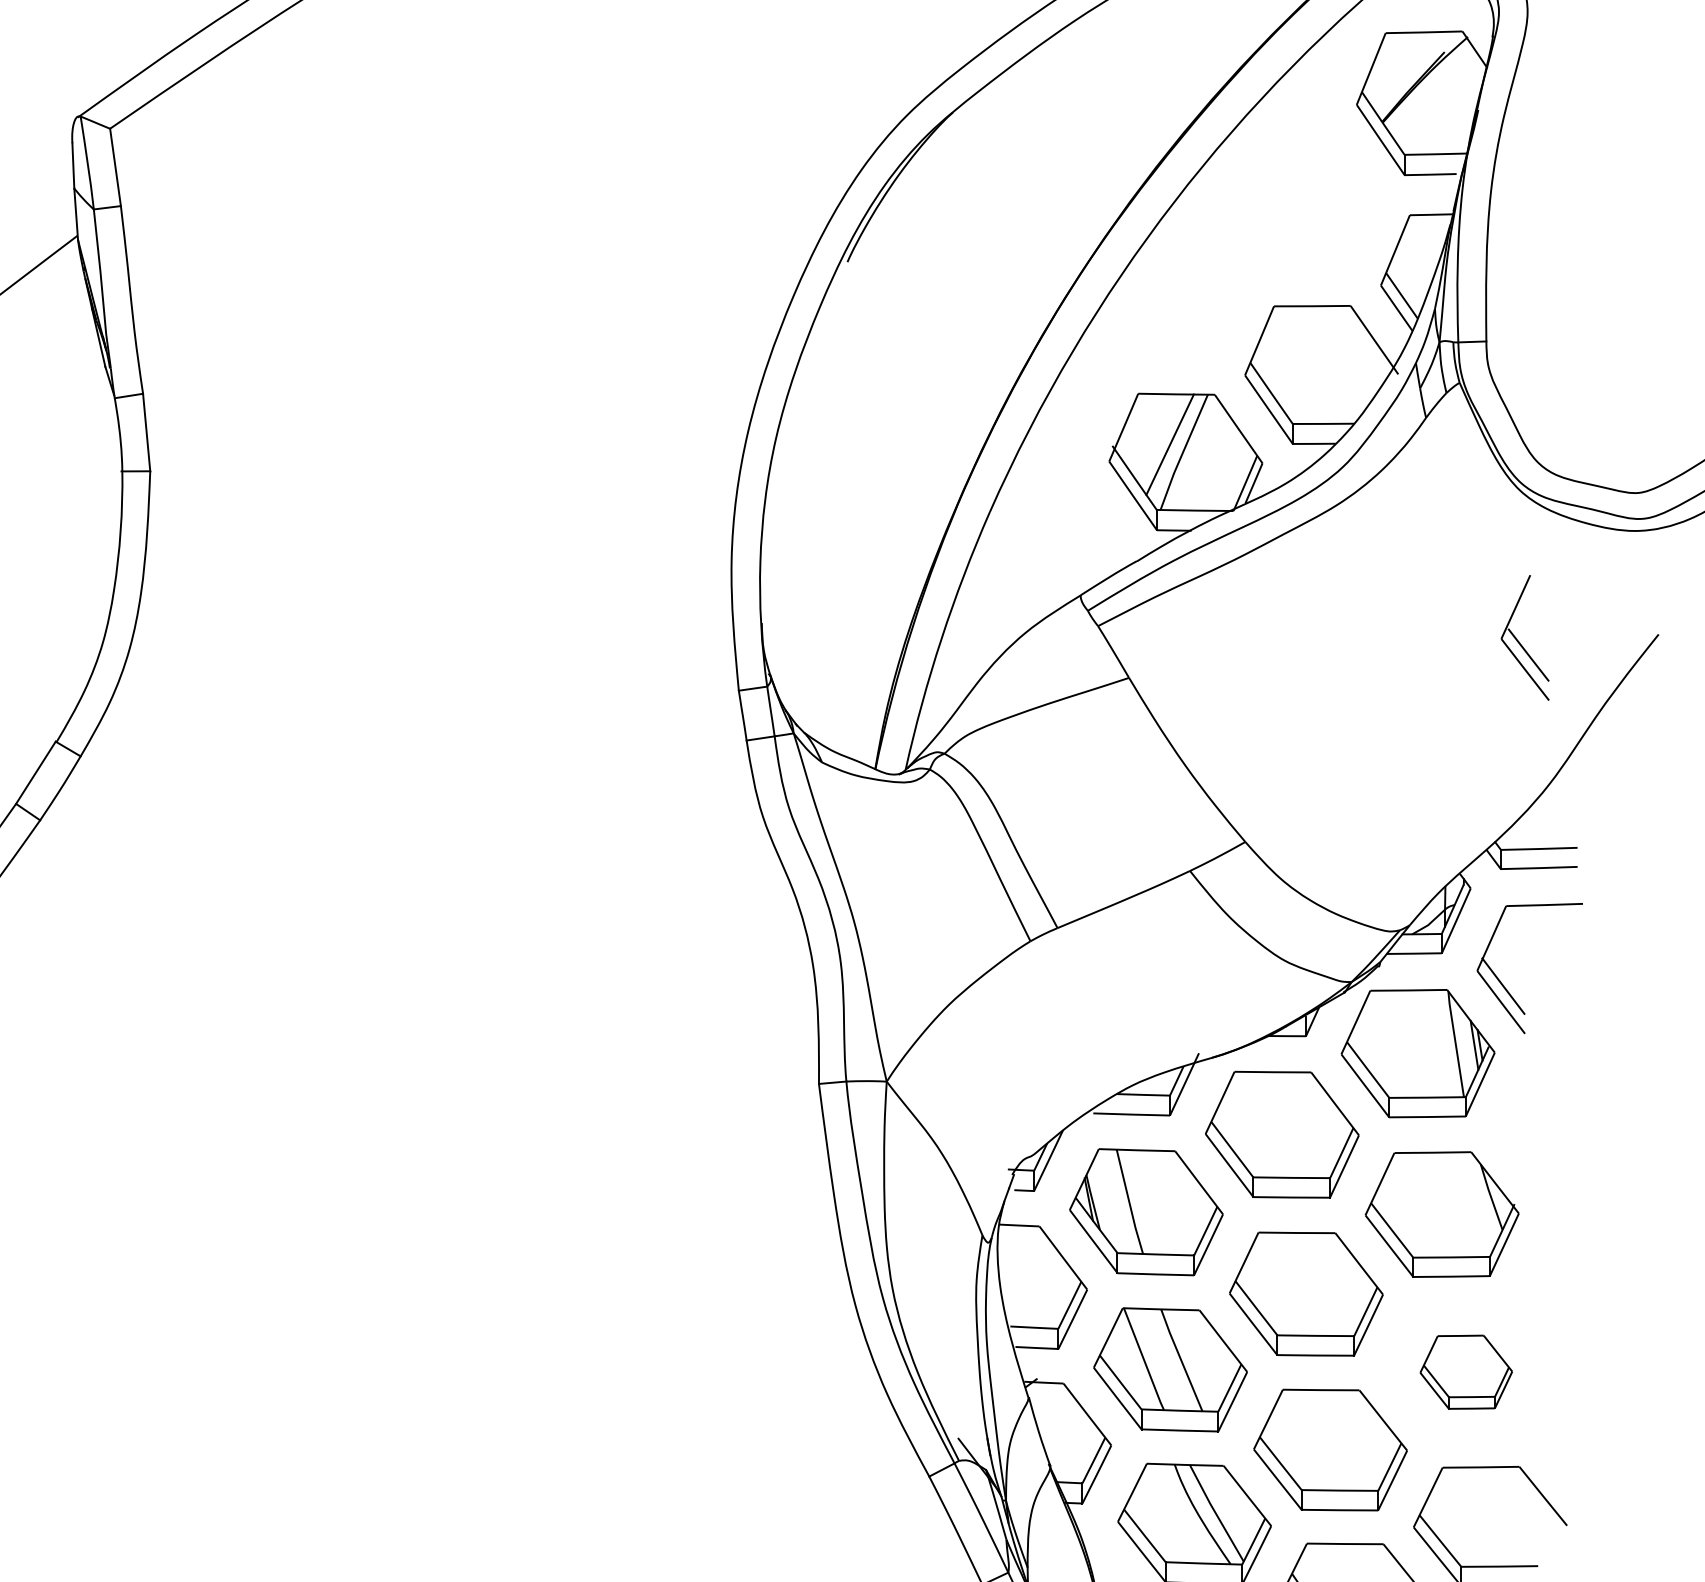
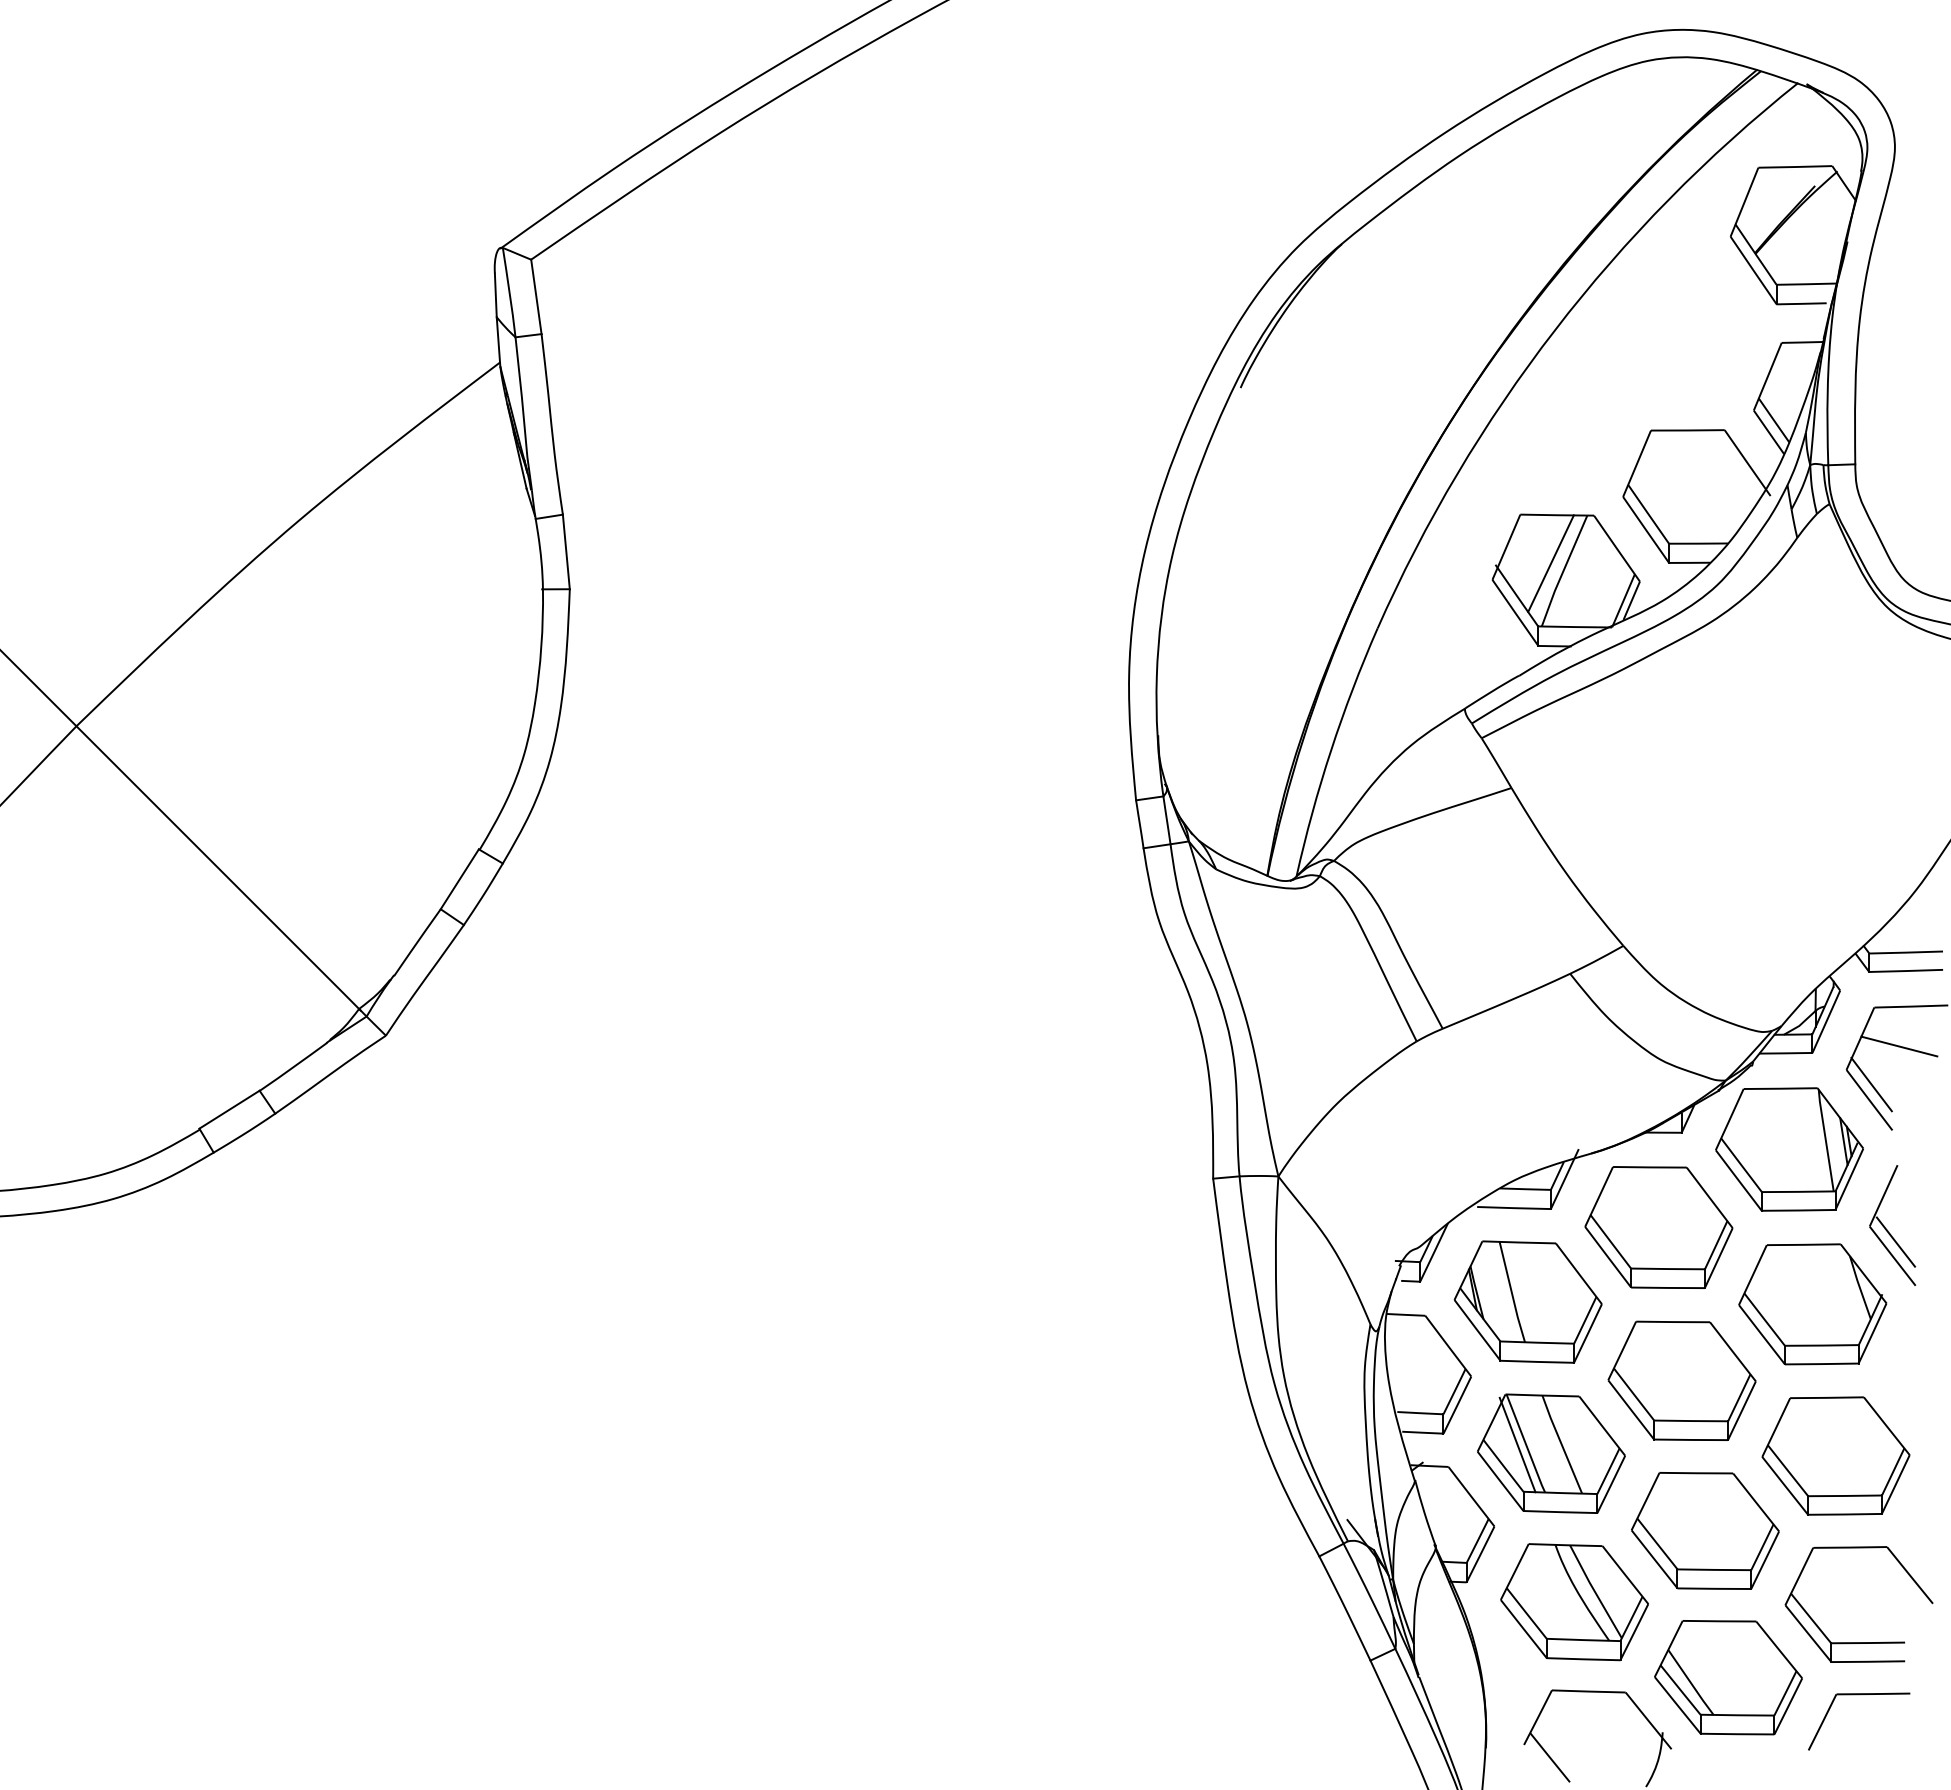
part: (1519, 642) -> (1887, 1229), moved
line: (1532, 946) -> (1899, 1046), added
line: (1135, 1360) -> (1517, 1444), added
part: (1465, 1371) -> (1835, 1455), size x1.67

